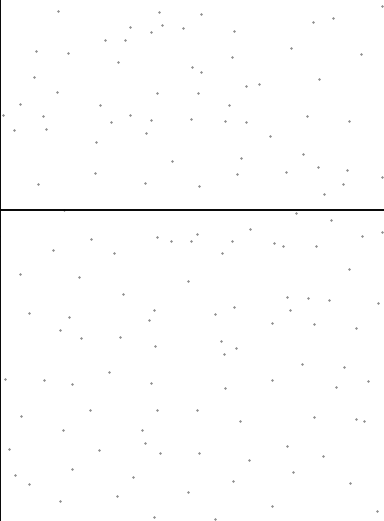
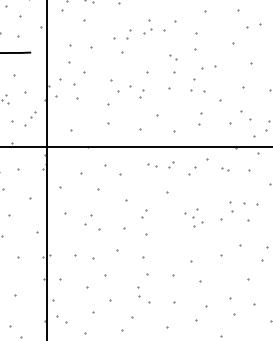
part: (252, 85) -> (208, 67), size x1.6
part: (44, 123) -> (75, 91), size x1.6
part: (229, 347) -> (197, 221), moved

